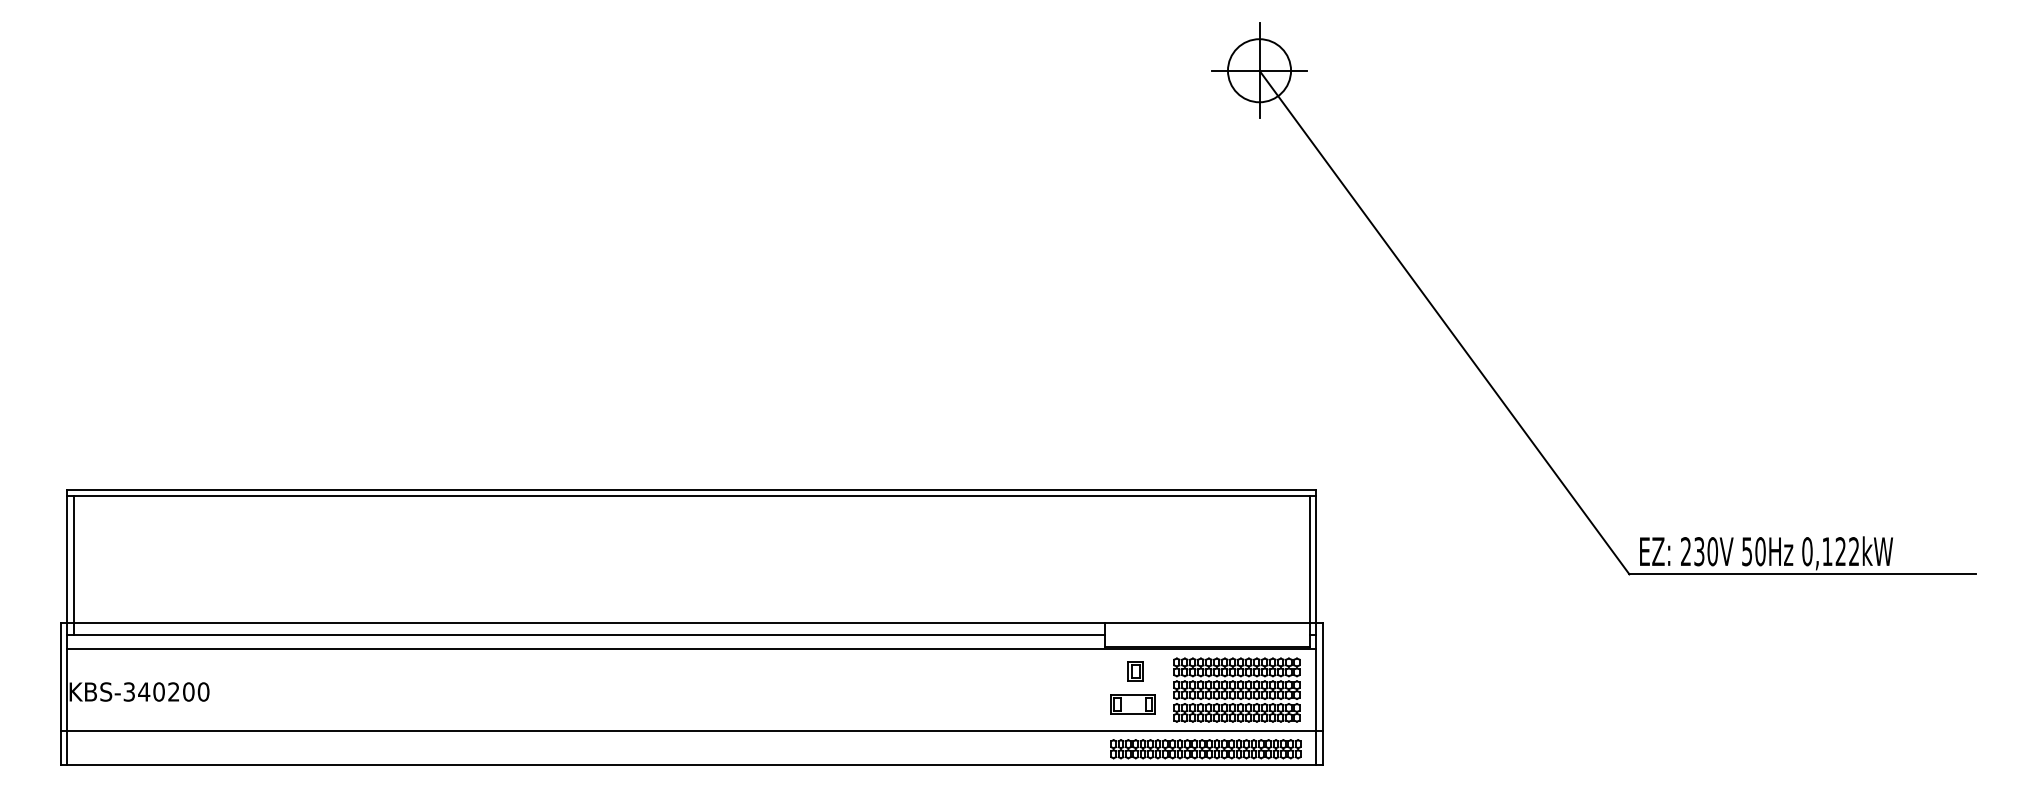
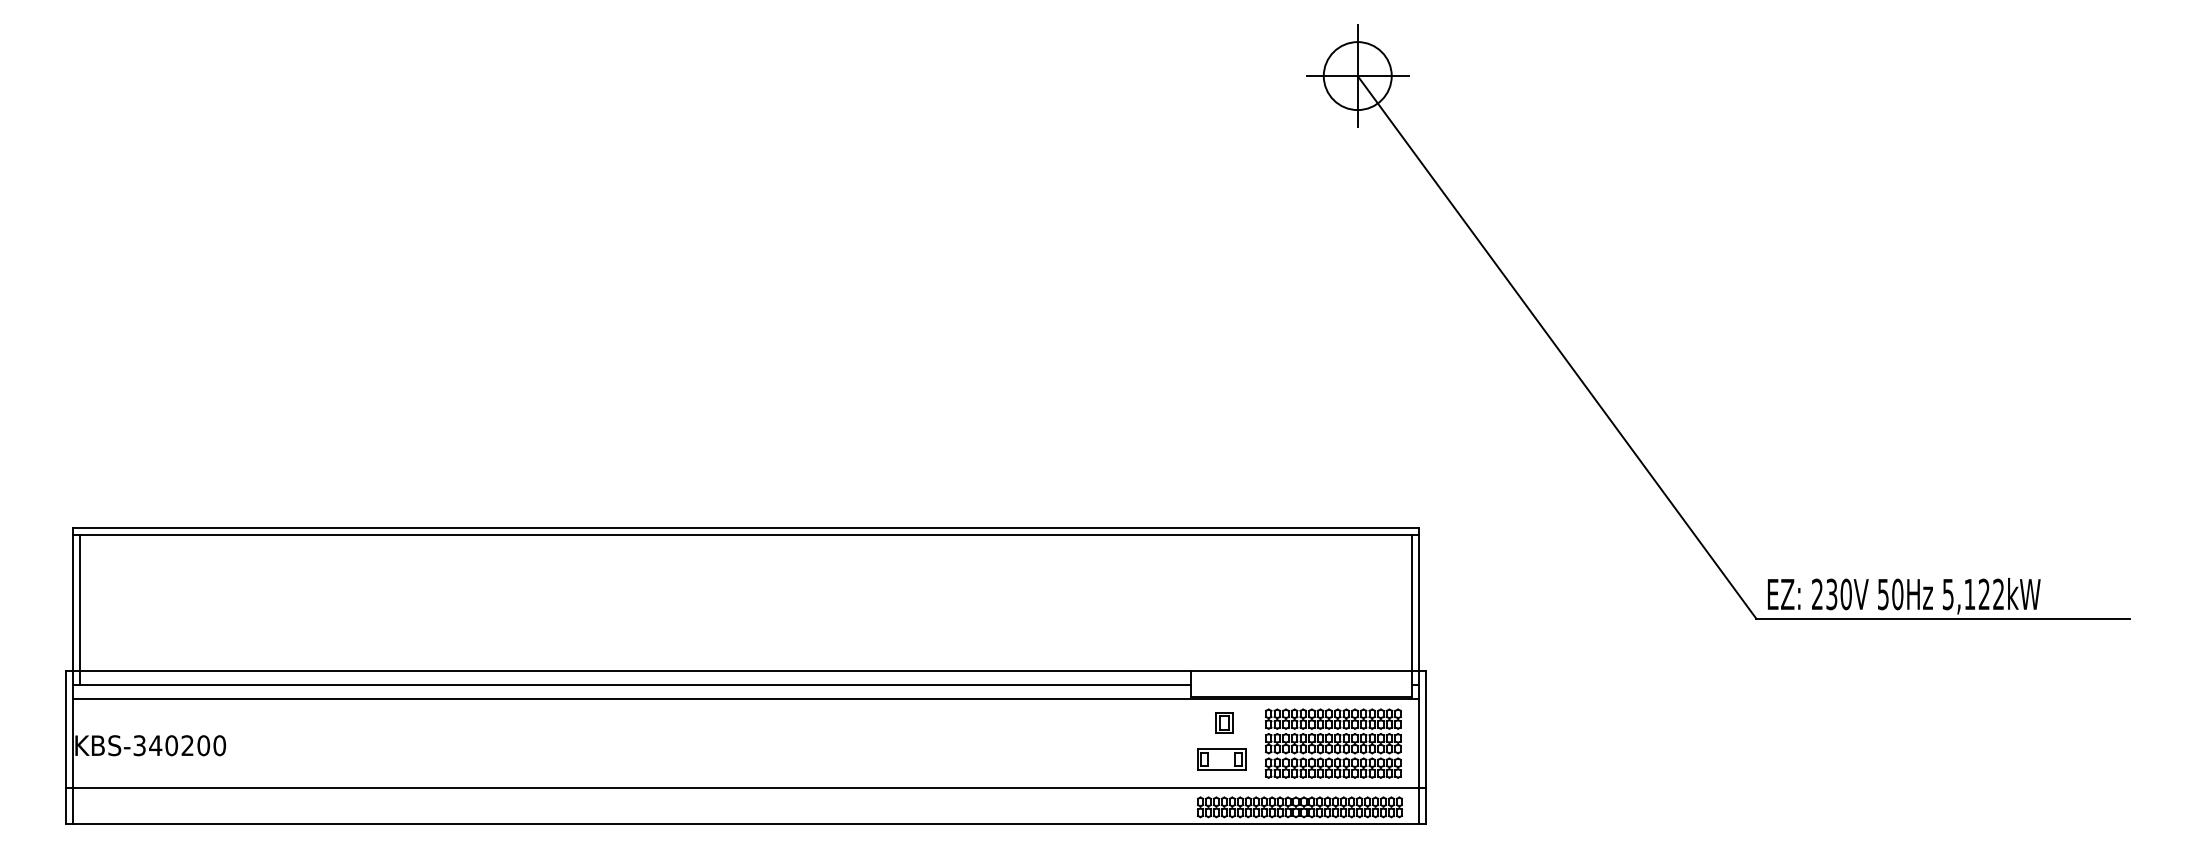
text: (1807, 551) -> (1948, 594), 0,122kW -> 5,122kW

